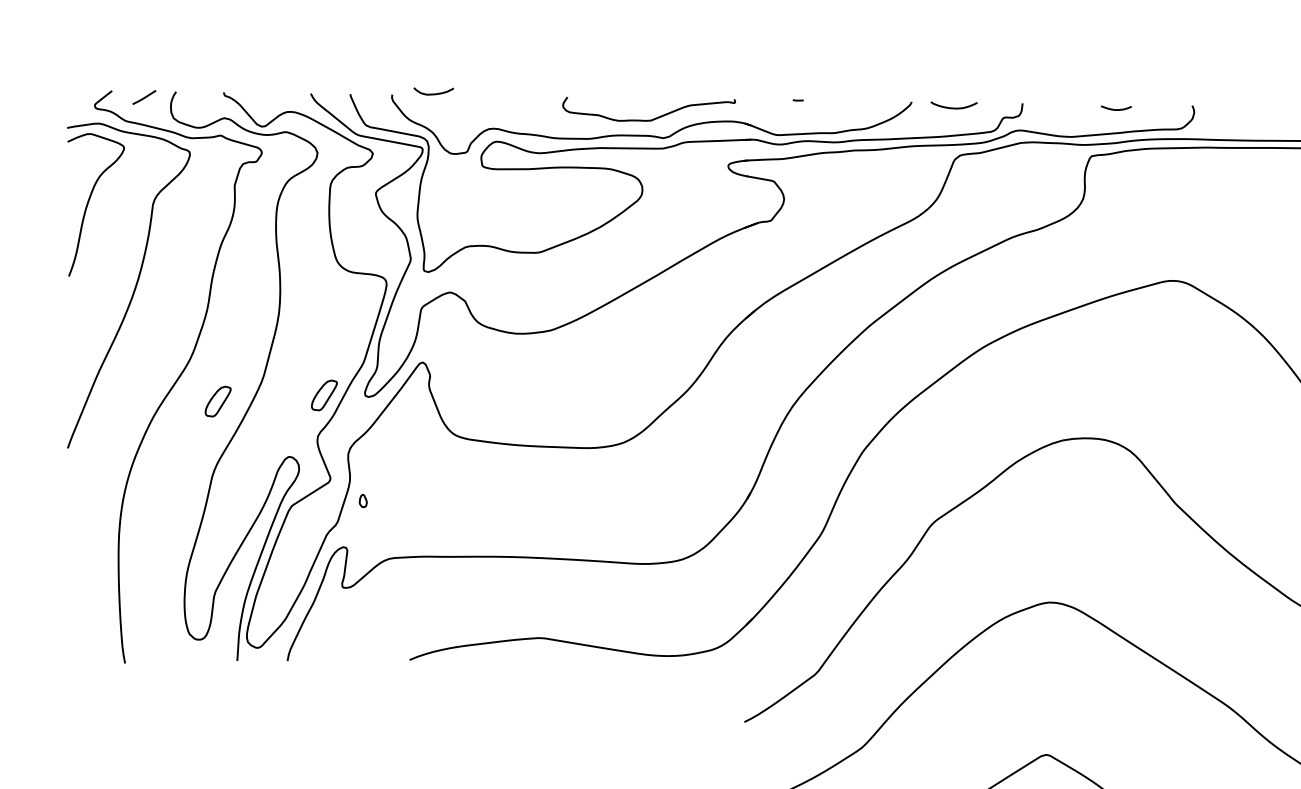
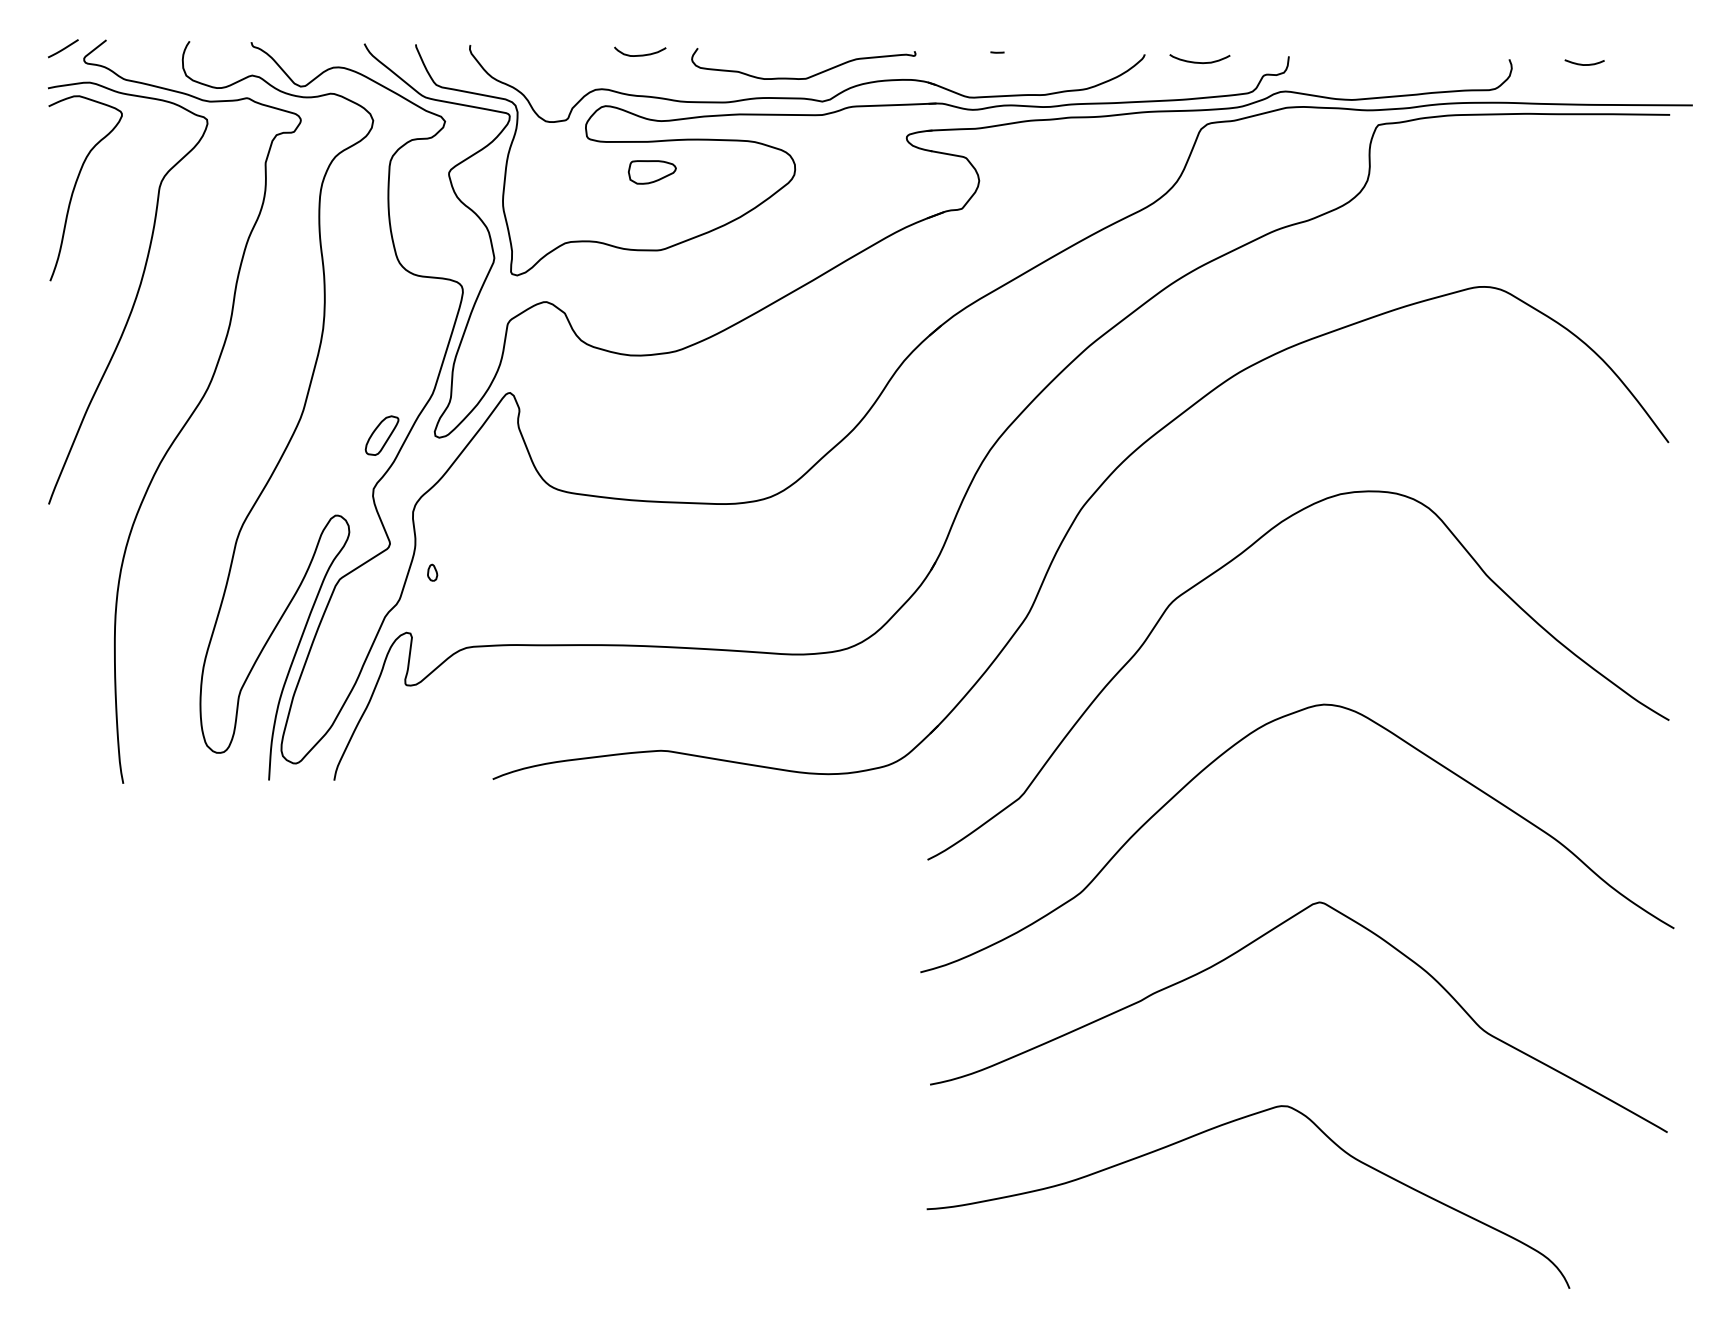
curve: (434, 93) -> (640, 54), moved
line: (144, 97) -> (63, 48), moved
curve: (1116, 109) -> (1584, 64), moved
part: (532, 192) -> (652, 172), added
part: (217, 401) -> (243, 443), removed

